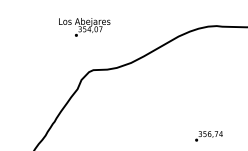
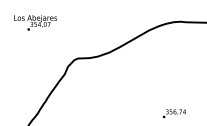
text: (84, 27) -> (35, 22), moved

